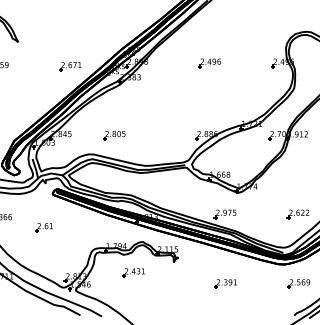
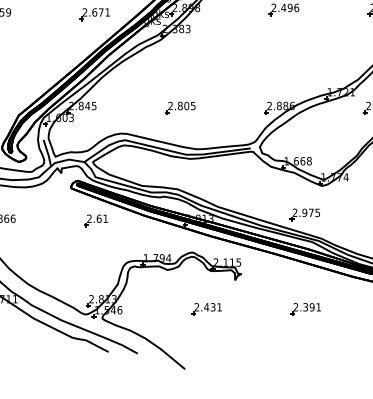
part: (114, 135) -> (180, 108), moved
part: (43, 227) -> (95, 220), moved
part: (133, 272) -> (206, 308), moved

